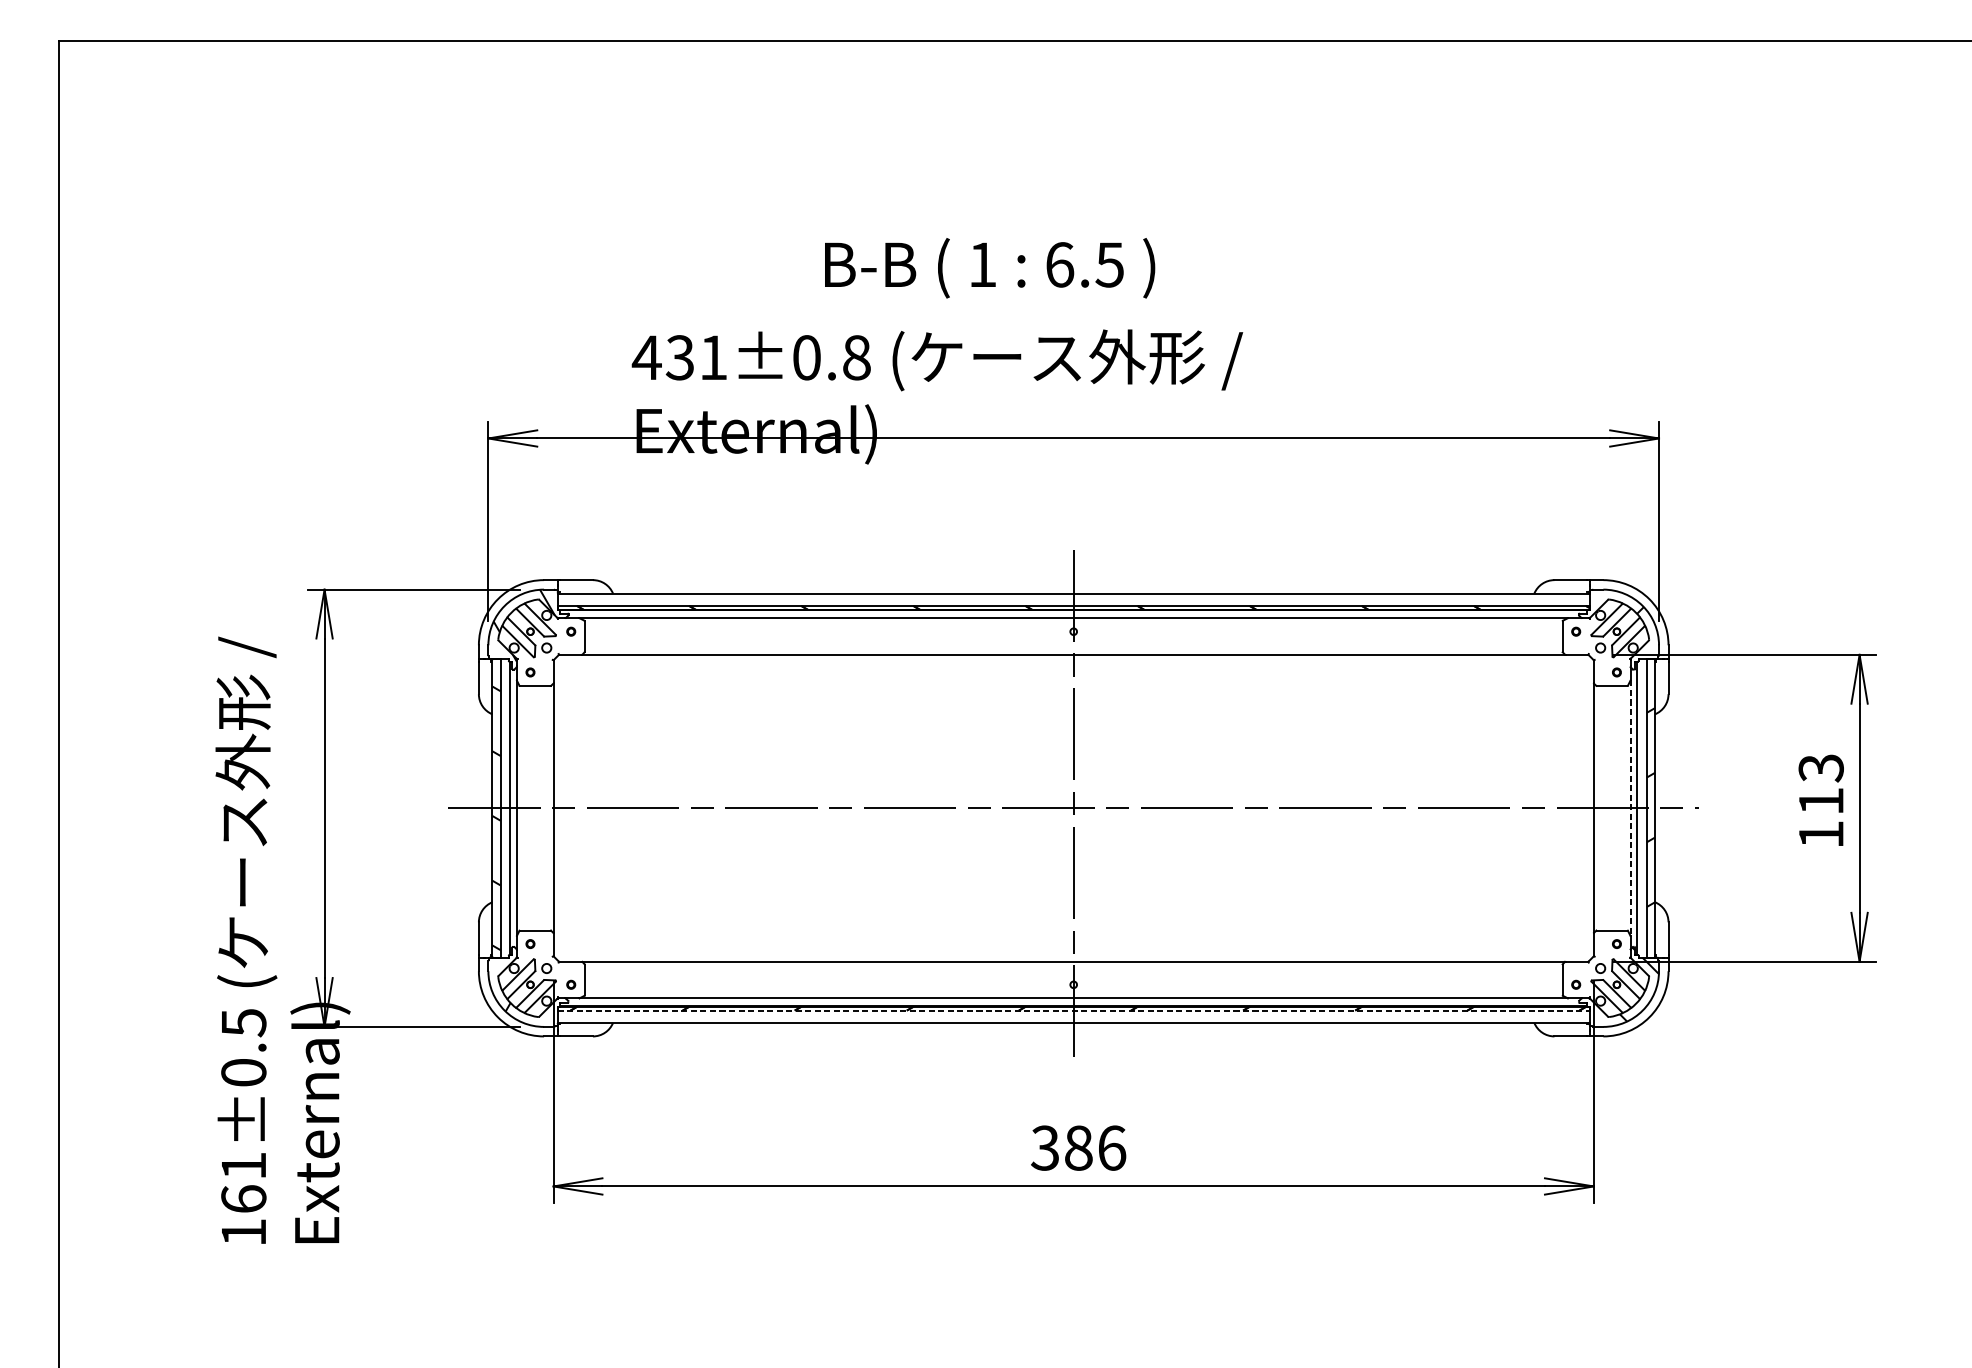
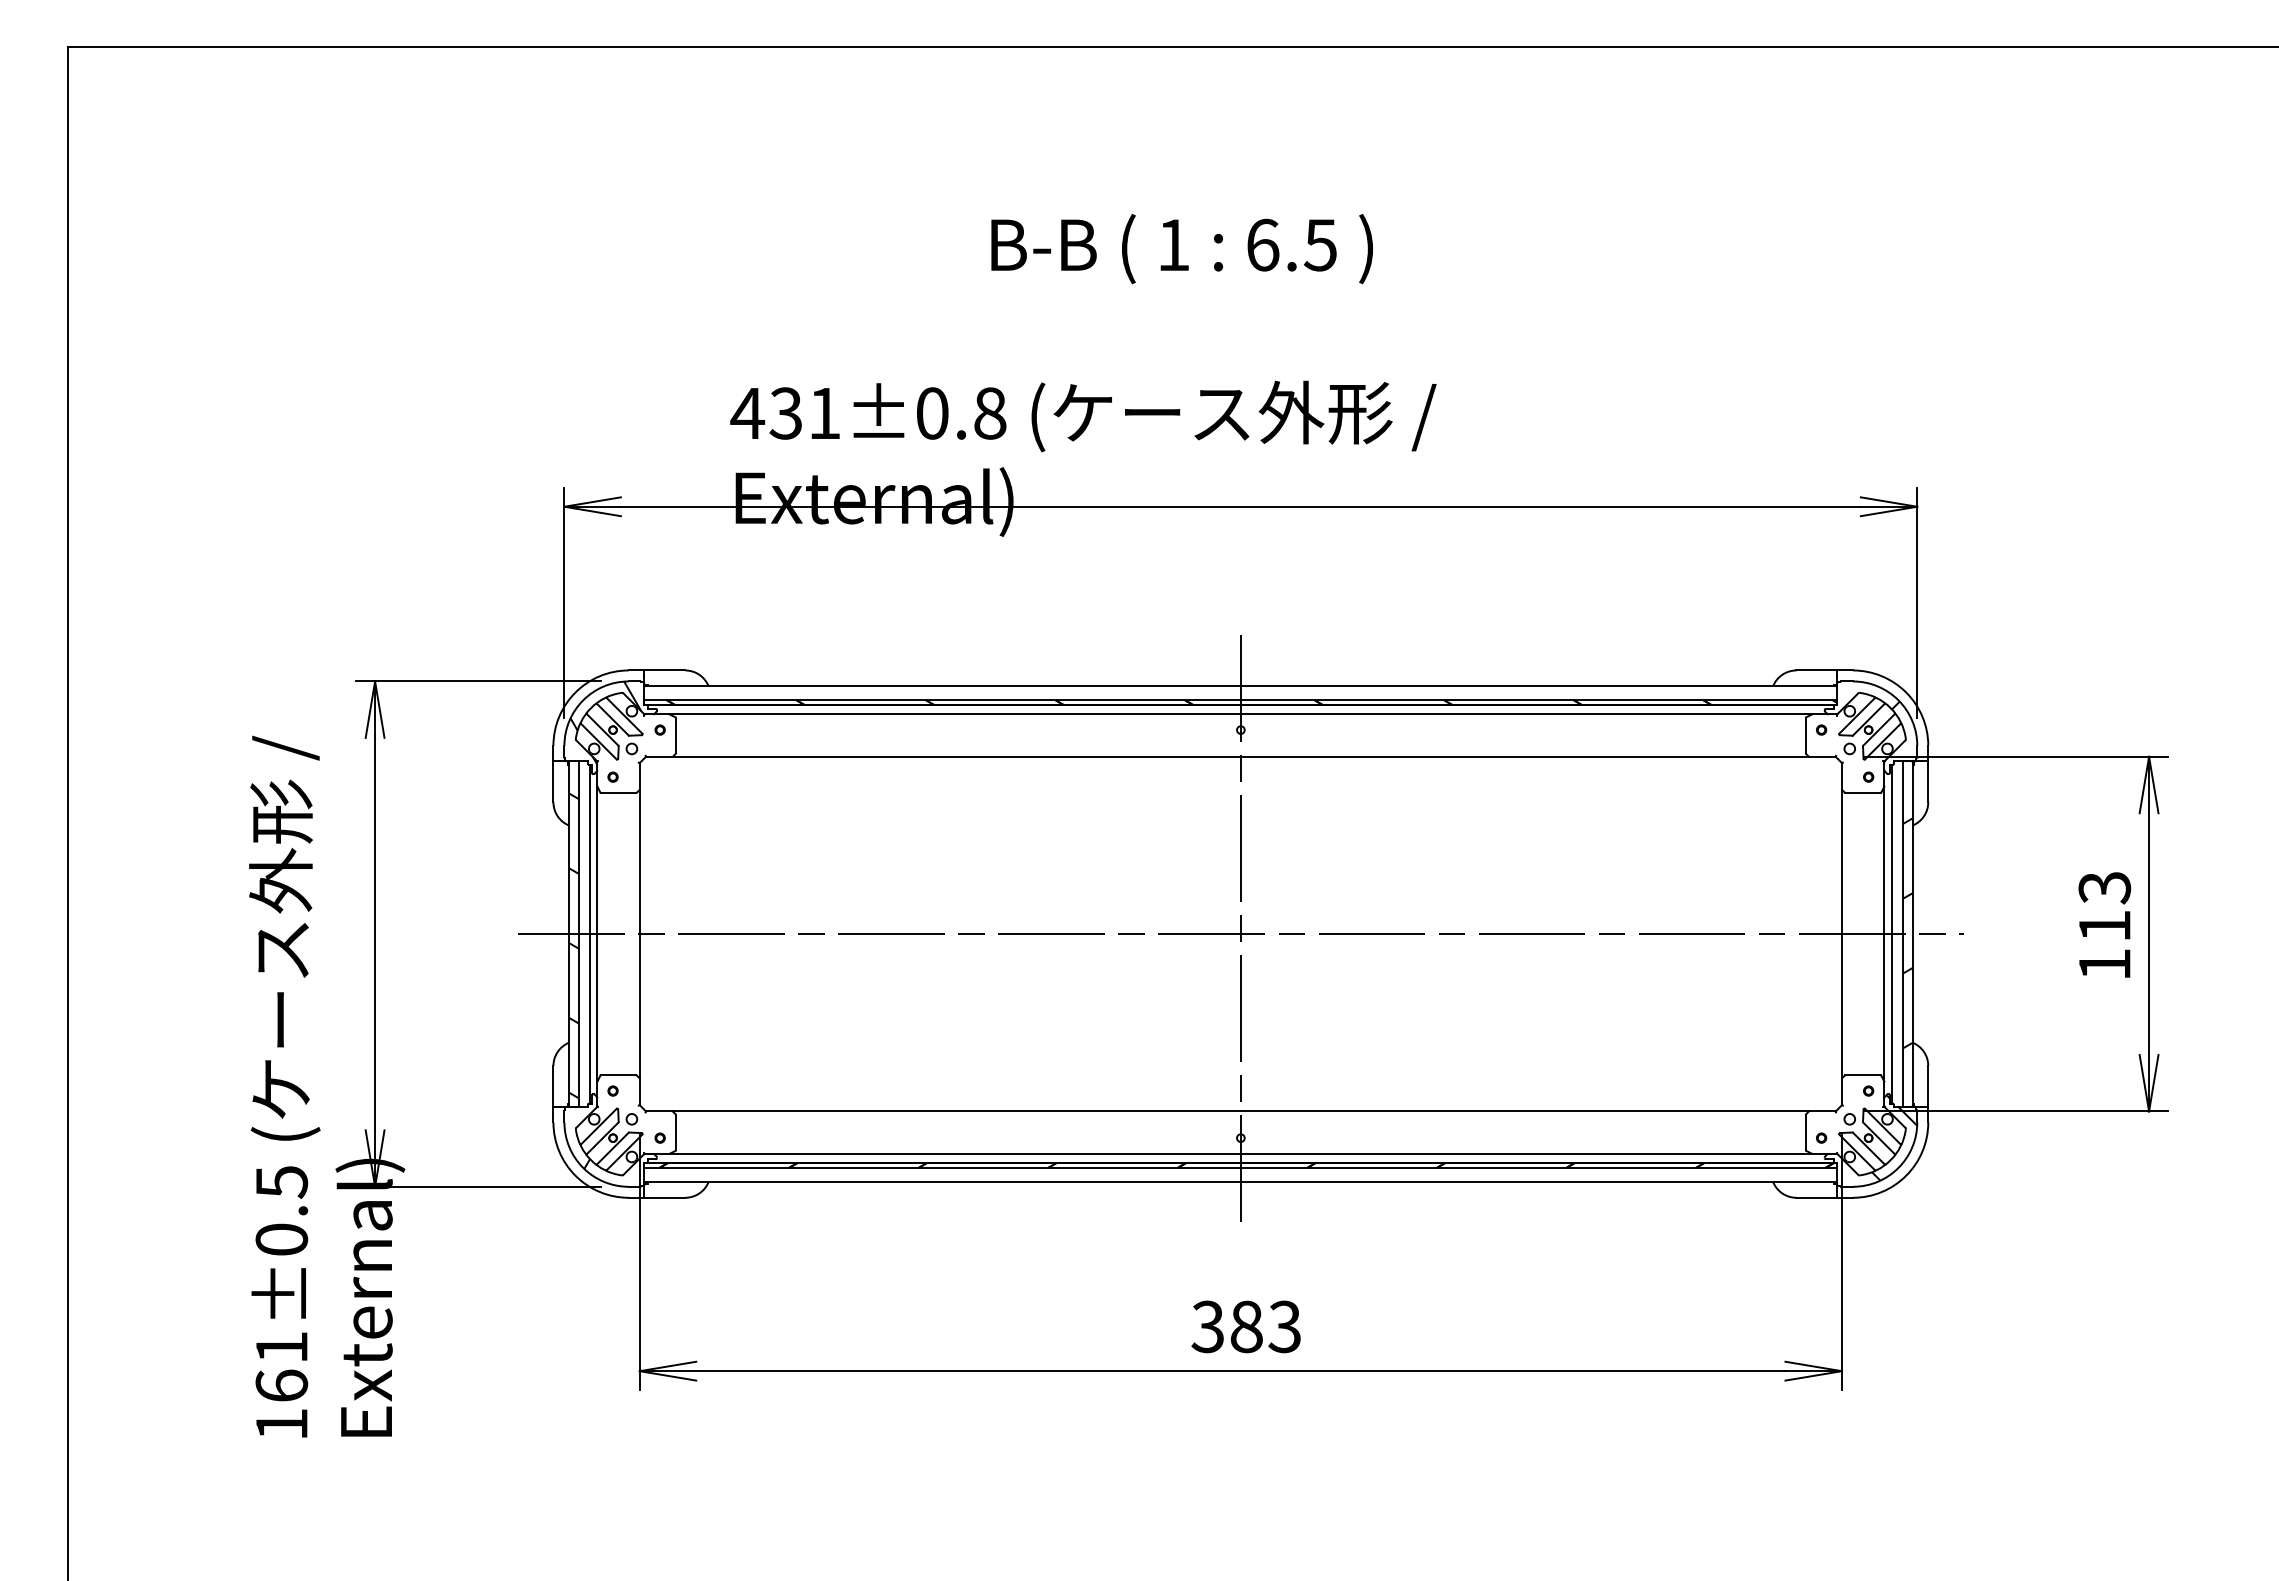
text: (989, 268) -> (1181, 249), moved
line: (1630, 808) -> (1884, 934), dashed -> solid
line: (1074, 1010) -> (1241, 1167), dashed -> solid
text: (1111, 1147) -> (1284, 1326), 386 -> 383

